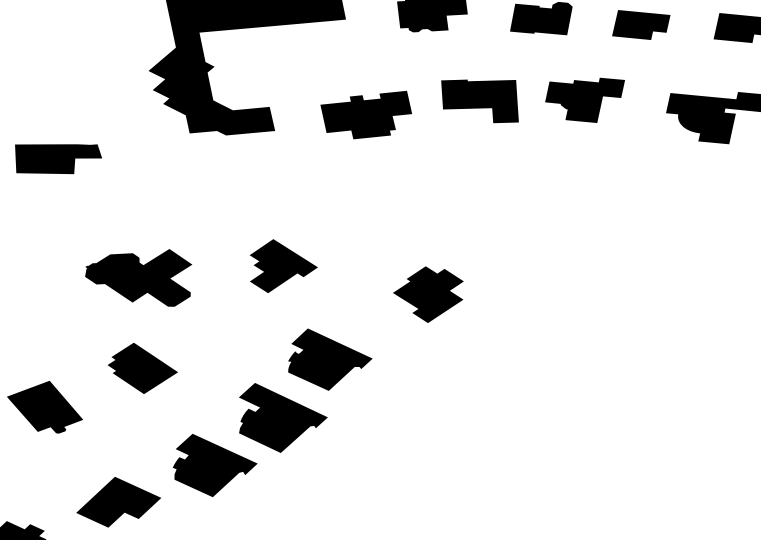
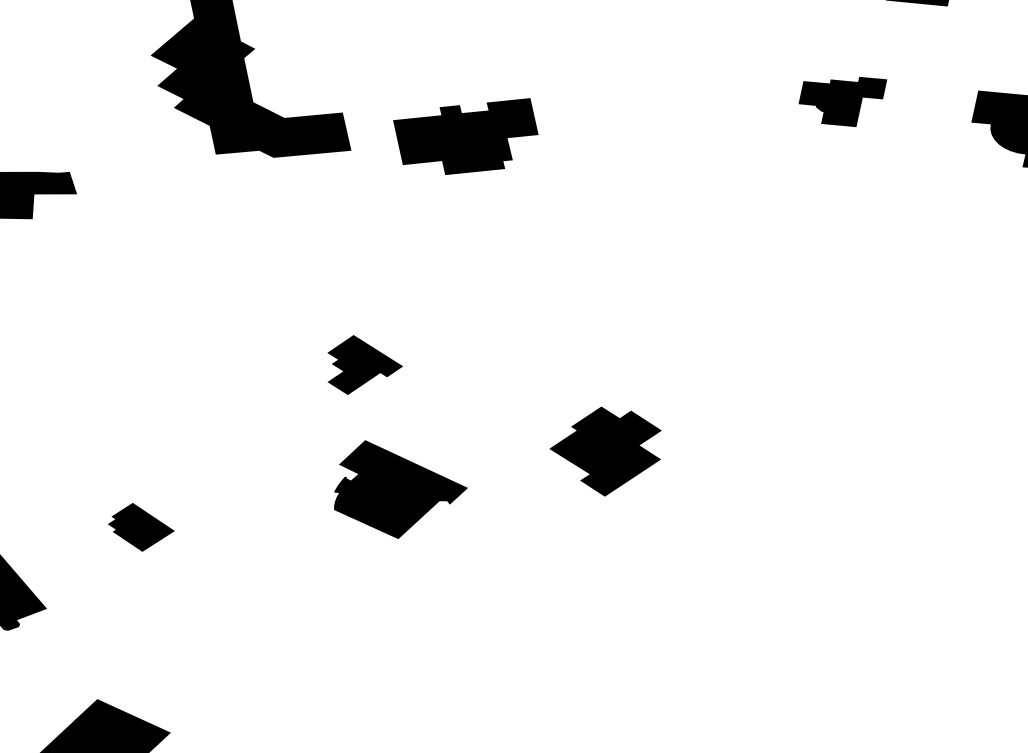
part: (584, 99) -> (842, 100), size x0.7
fill: (479, 101) -> (675, 103), removed
part: (365, 114) -> (464, 135), moved
part: (283, 265) -> (364, 364), size x0.7
part: (138, 277) -> (134, 383), removed
part: (428, 294) -> (605, 451), moved
part: (330, 359) -> (401, 489), moved
part: (142, 368) -> (141, 527), size x0.6
fill: (282, 417) -> (363, 605), removed
fill: (214, 465) -> (255, 681), removed

